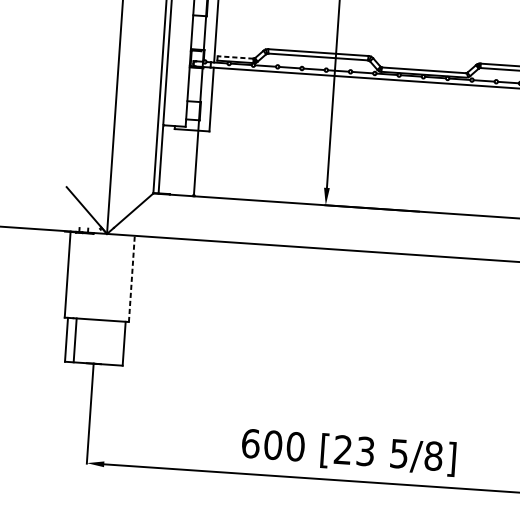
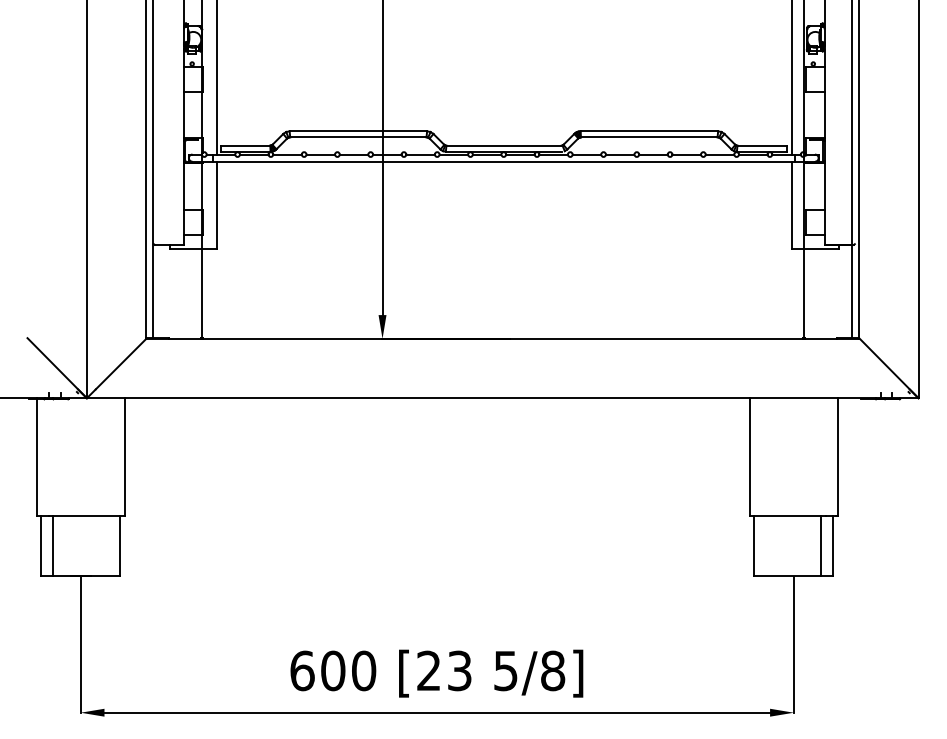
line: (235, 57) -> (245, 145), dashed -> solid
line: (131, 278) -> (124, 456), dashed -> solid

